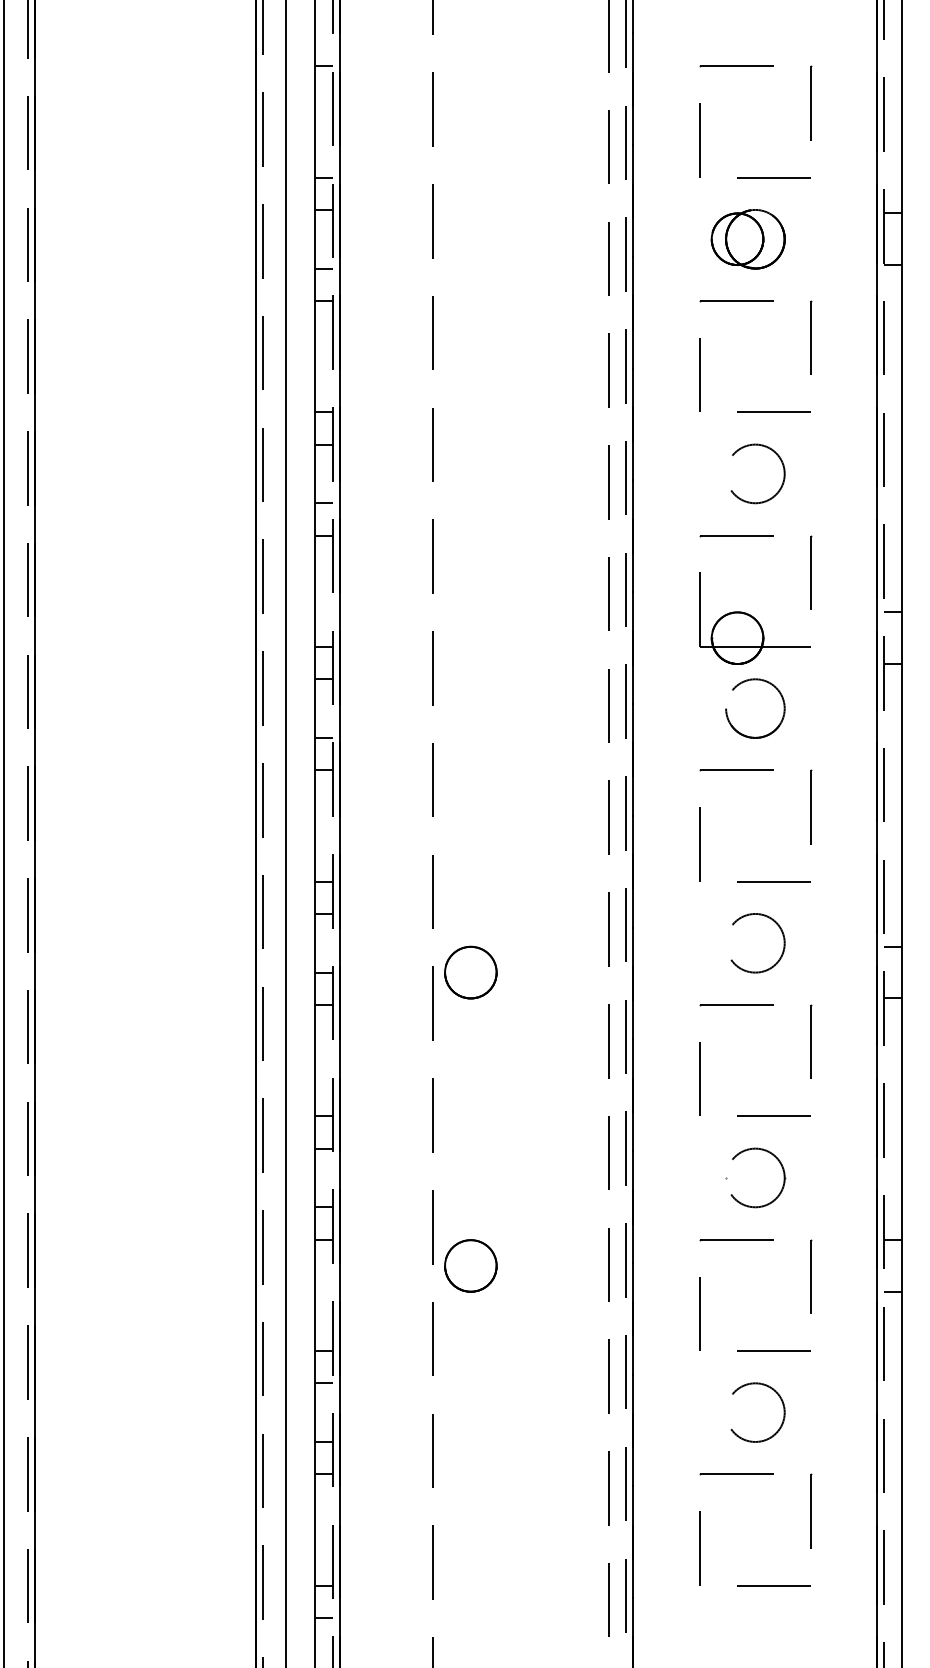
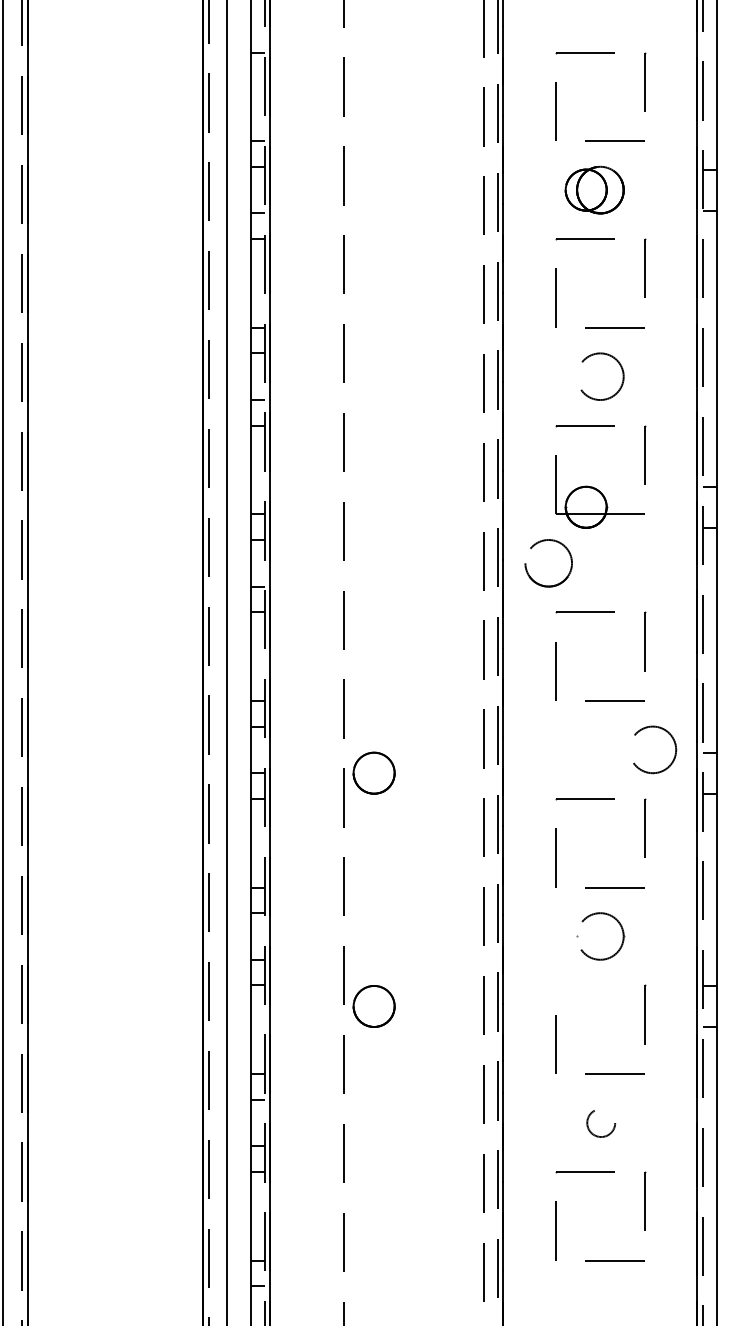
part: (765, 682) -> (556, 542), moved
circle: (757, 943) -> (654, 750), moved
line: (736, 1240) -> (585, 986), removed
circle: (757, 1412) -> (602, 1122), size x0.6

